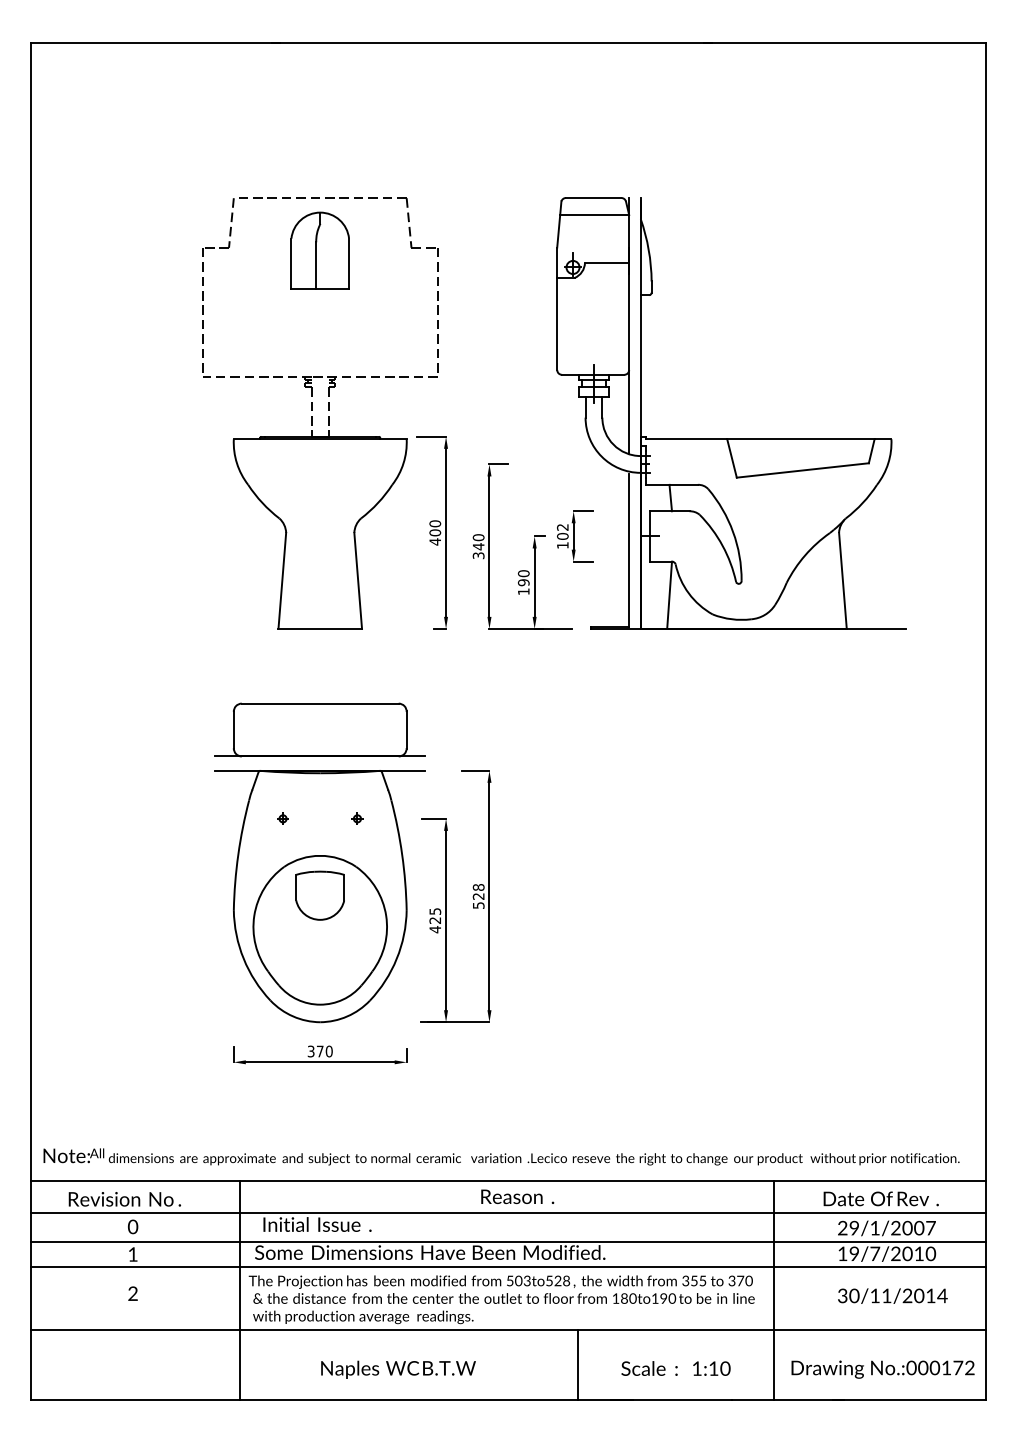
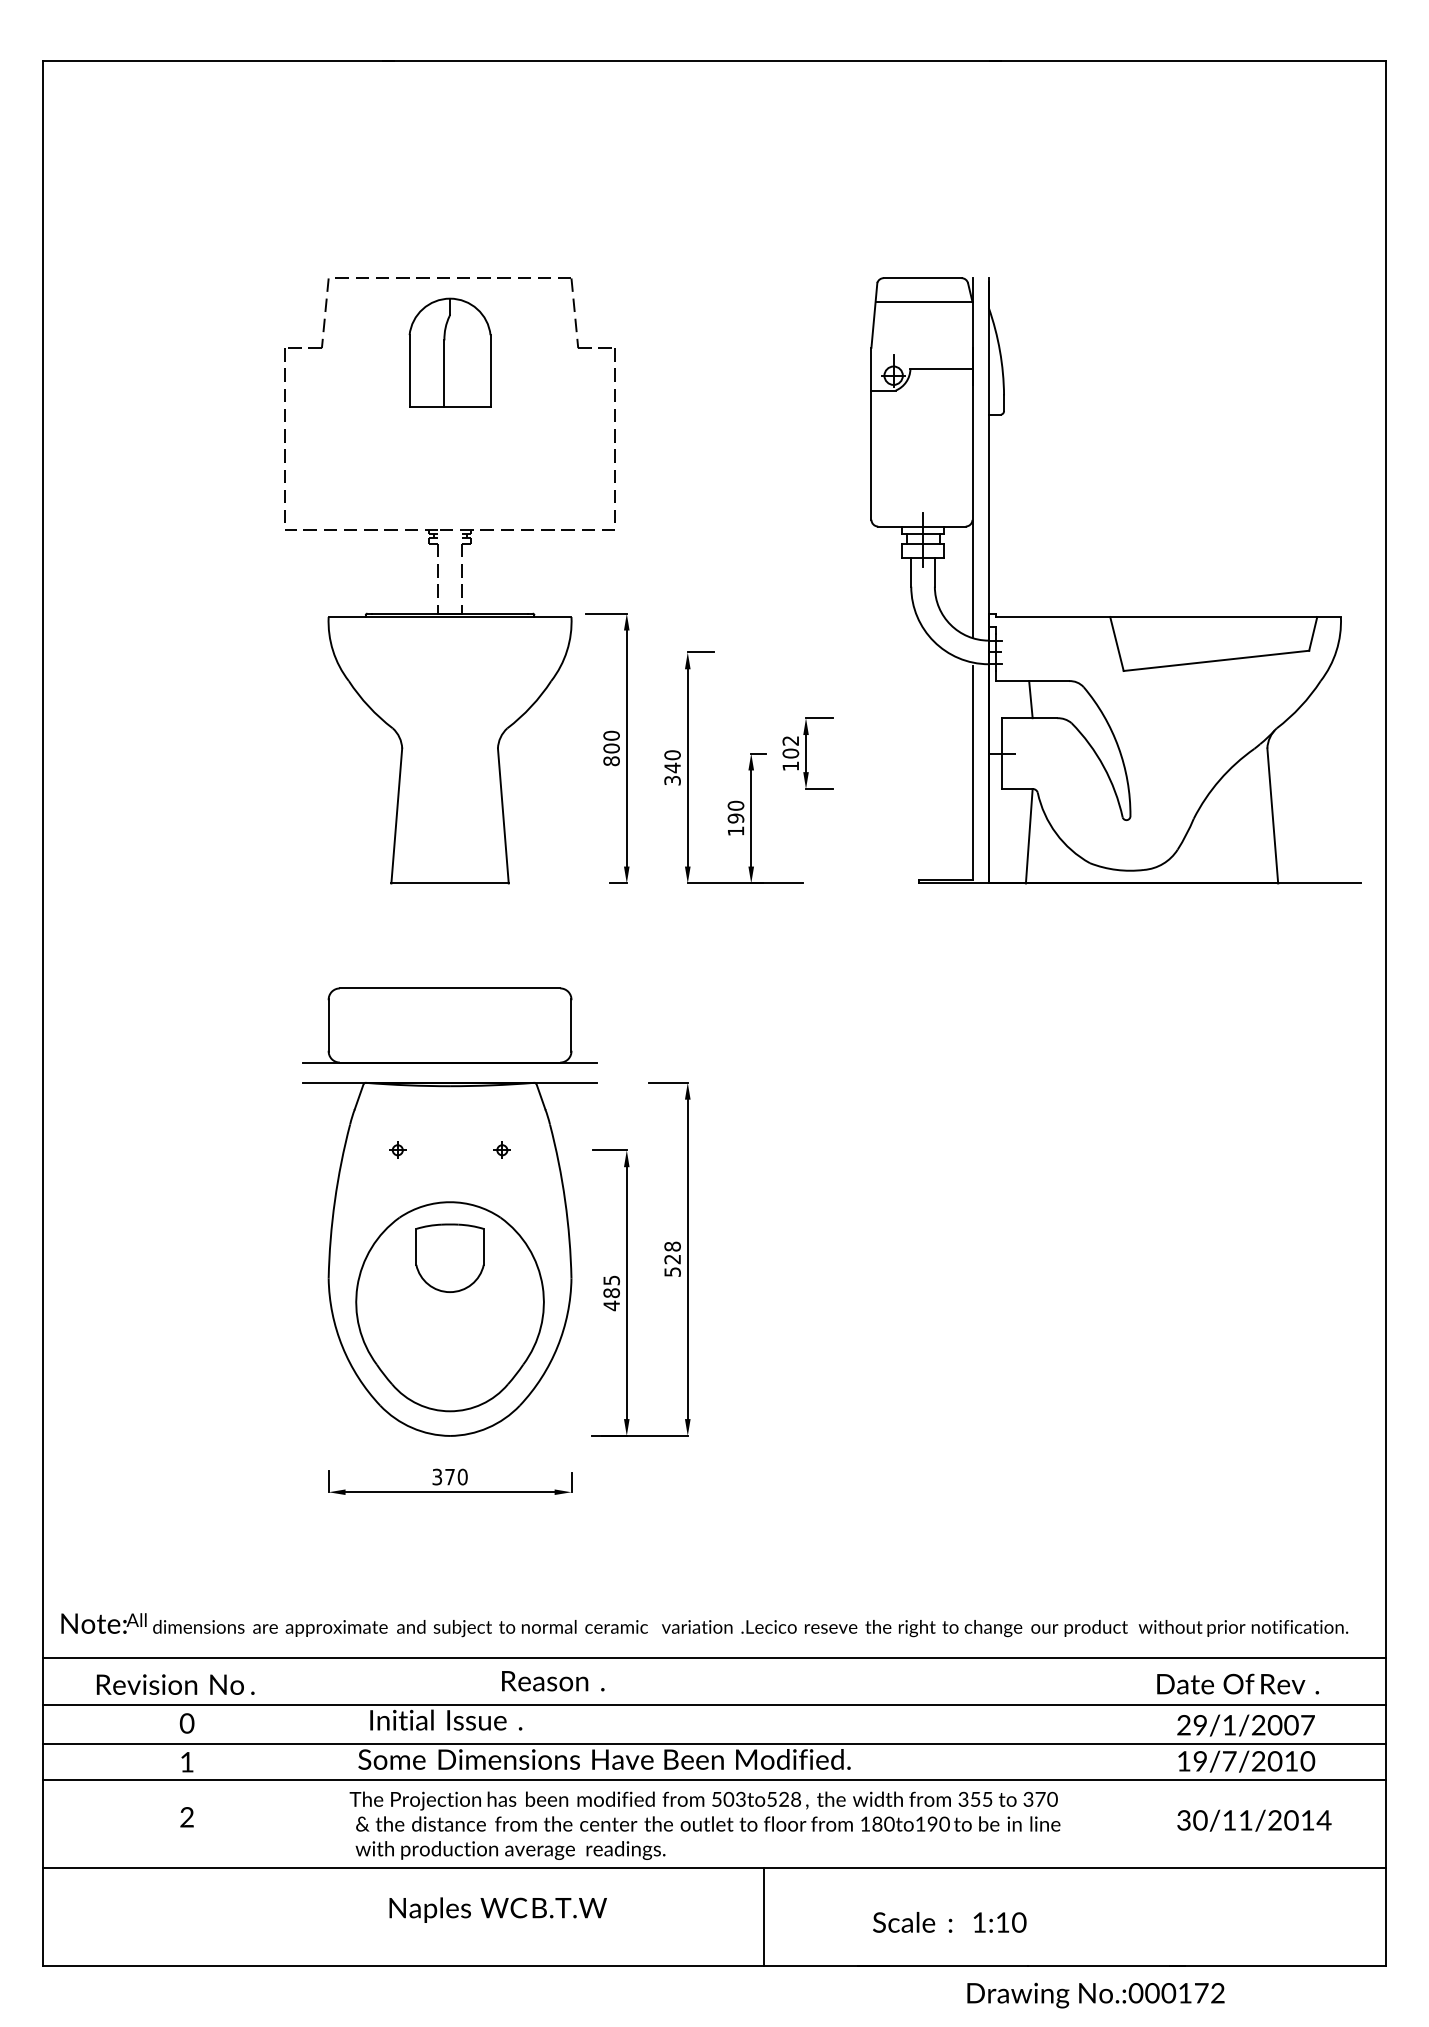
part: (731, 438) -> (1116, 615), moved
text: (435, 541) -> (611, 760), 400 -> 800
text: (435, 920) -> (611, 1293), 425 -> 485
text: (517, 1196) -> (552, 1680), moved
line: (240, 1289) -> (338, 1811), removed
line: (774, 1289) -> (1088, 1811), removed
line: (577, 1364) -> (763, 1916), moved
text: (398, 1369) -> (498, 1909), moved
text: (882, 1369) -> (1095, 1995), moved

